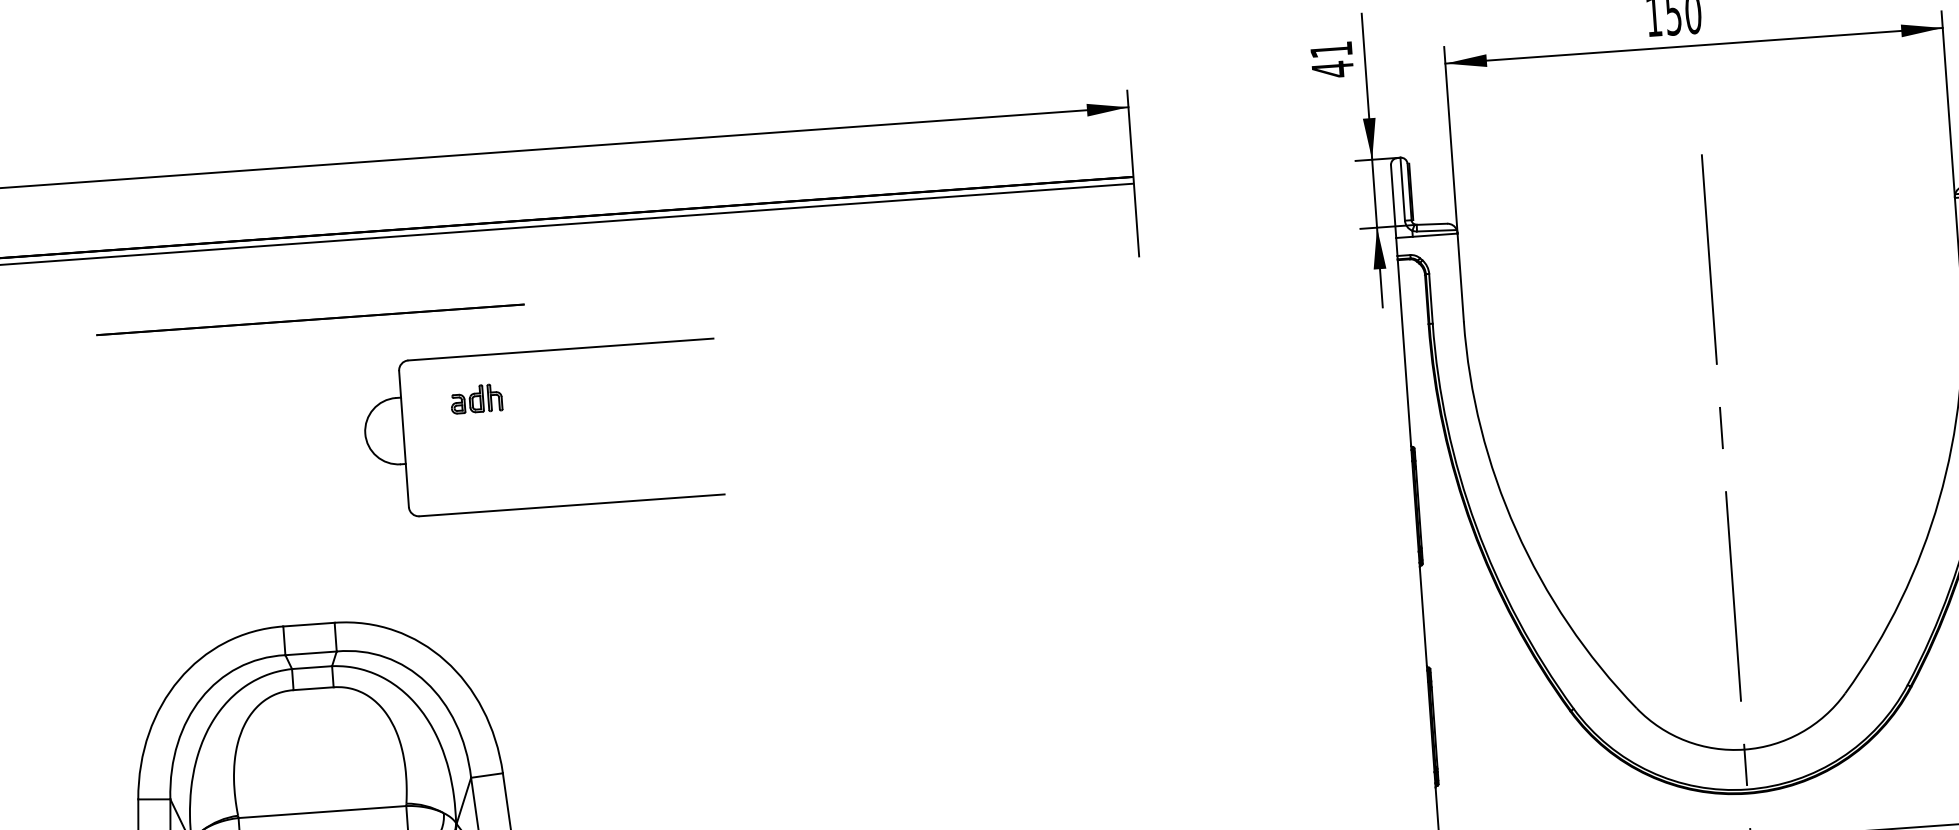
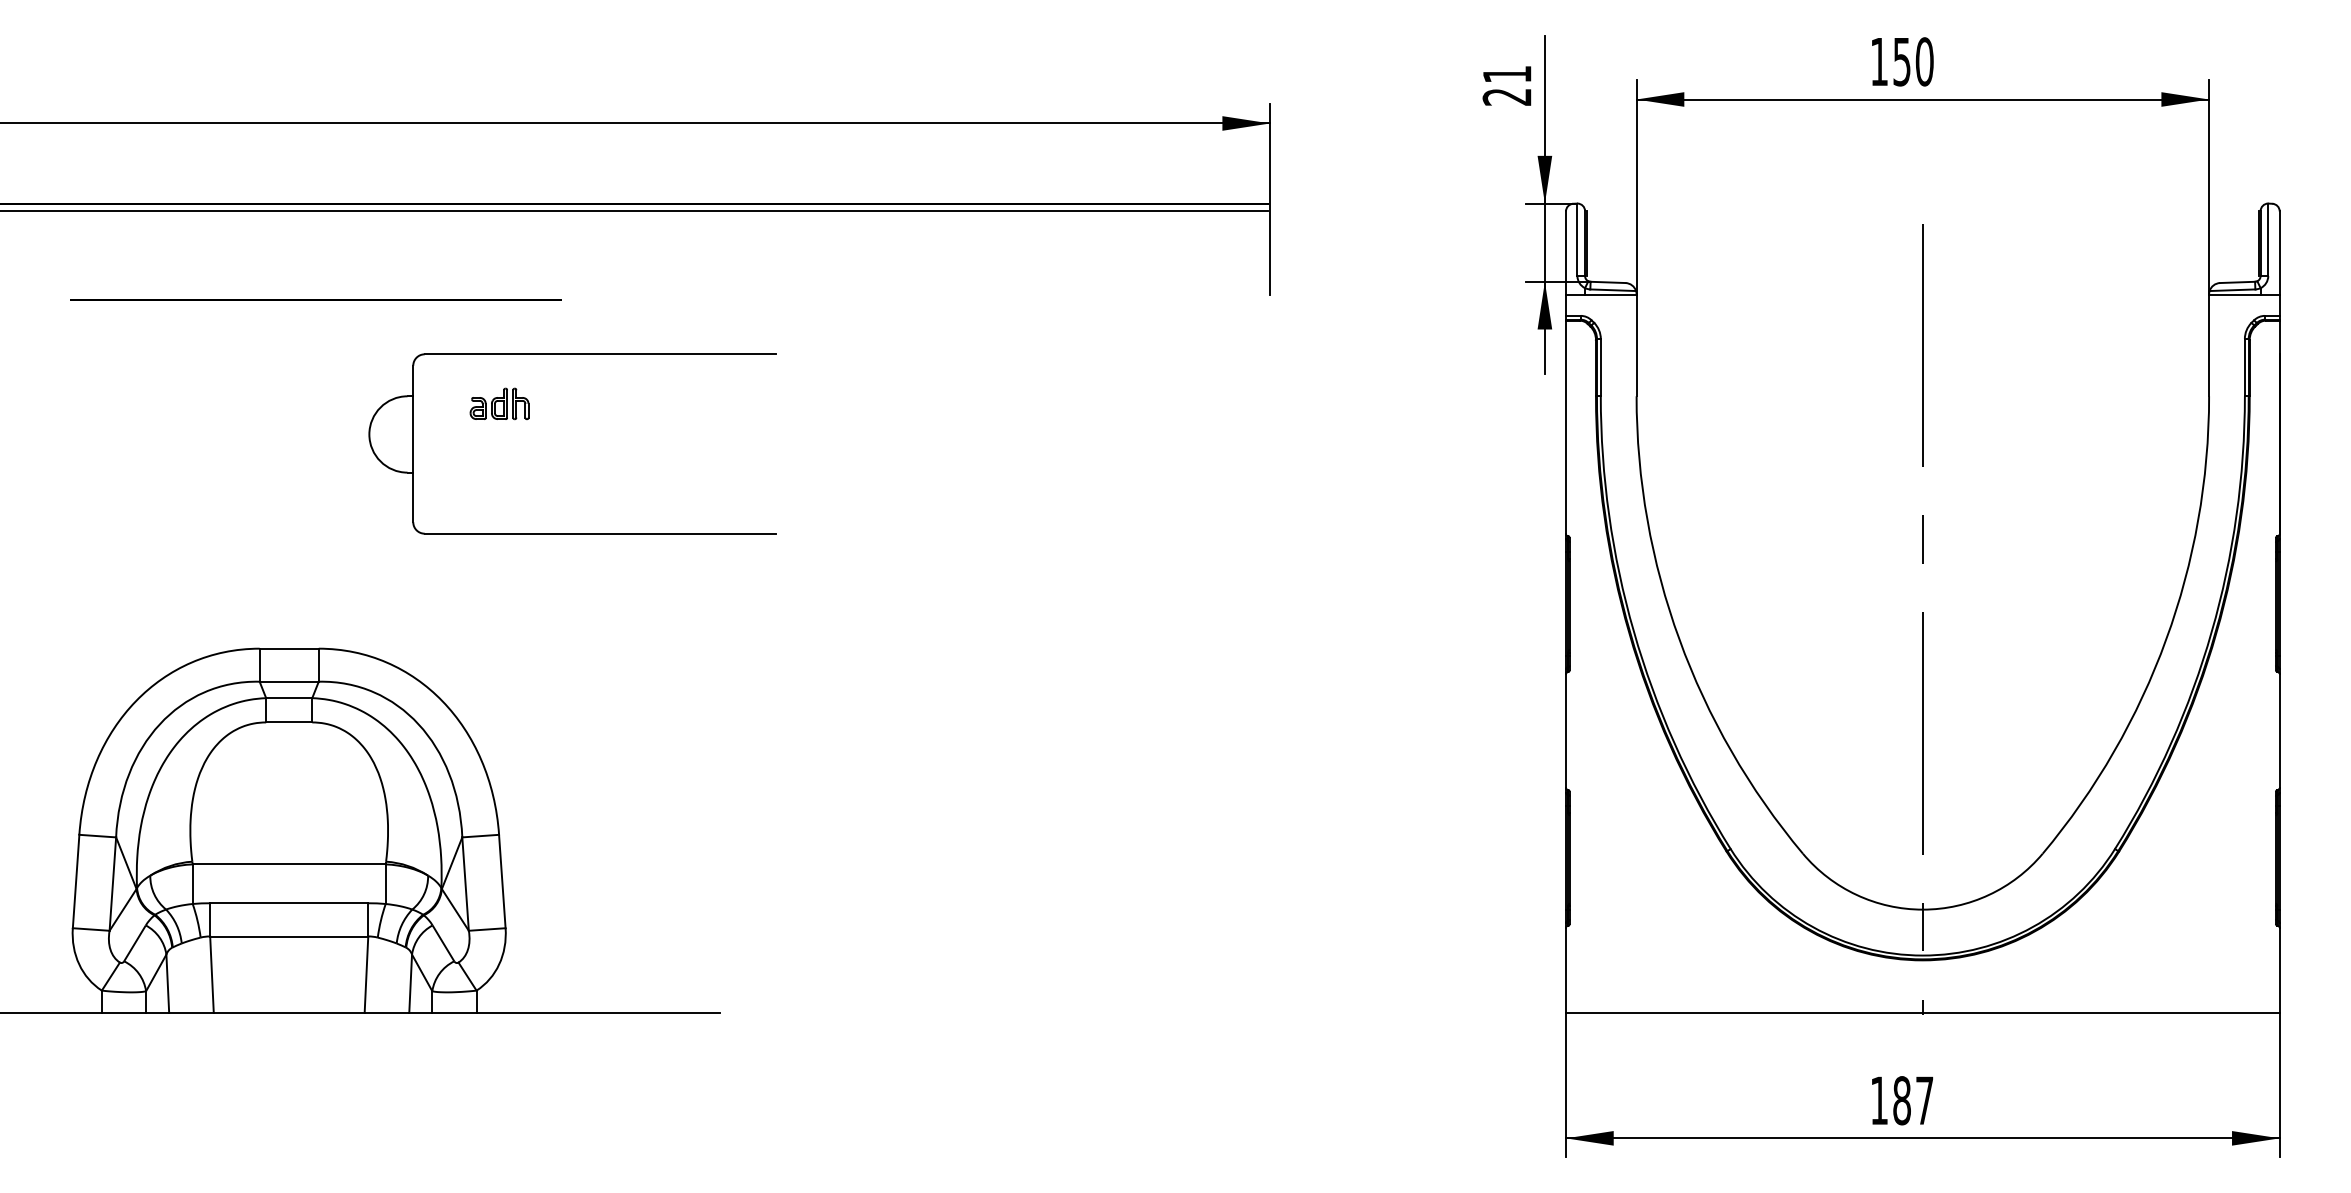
text: (1332, 69) -> (1506, 96), 41 -> 21

